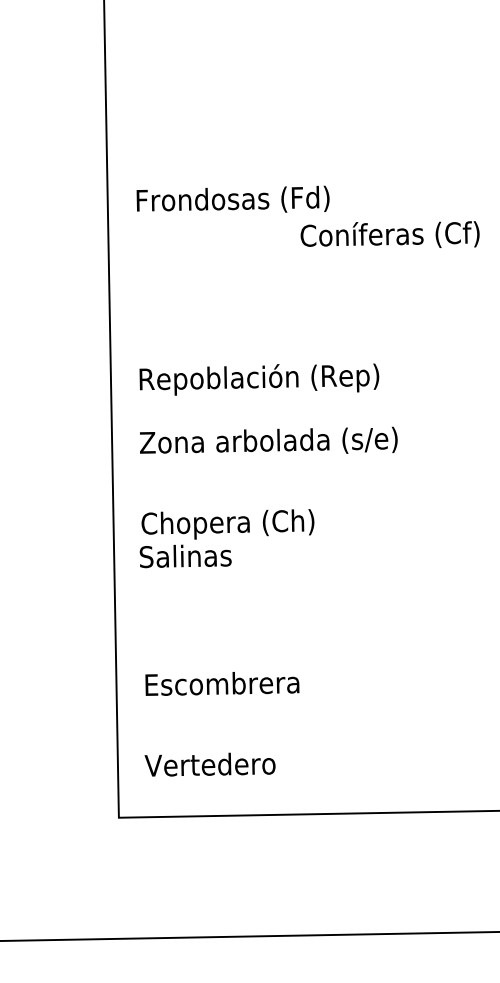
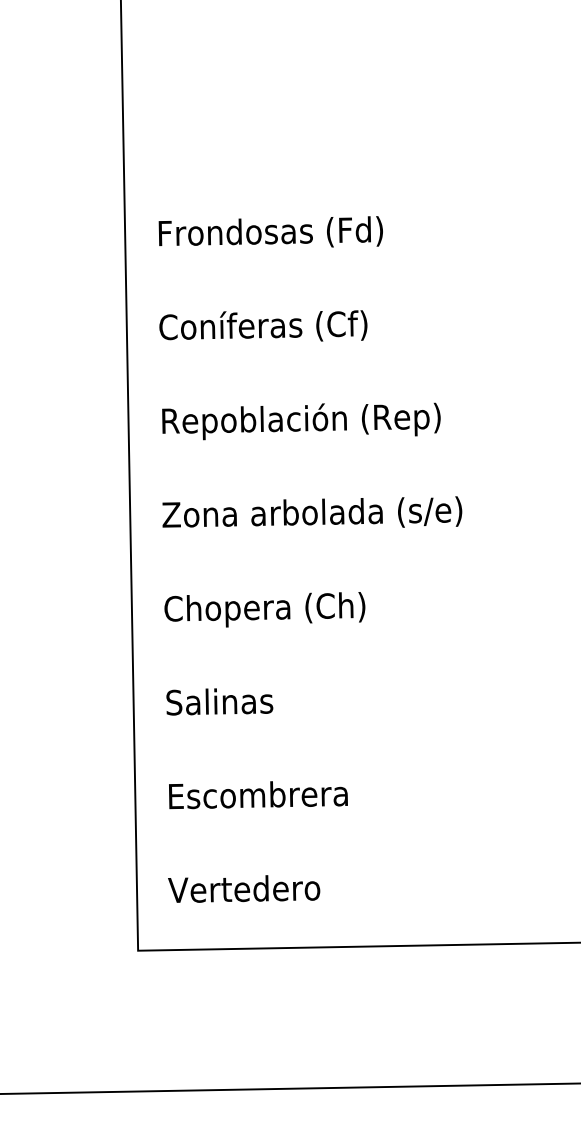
text: (390, 234) -> (263, 325), moved
text: (259, 379) -> (301, 421), moved
text: (185, 556) -> (219, 701), moved

